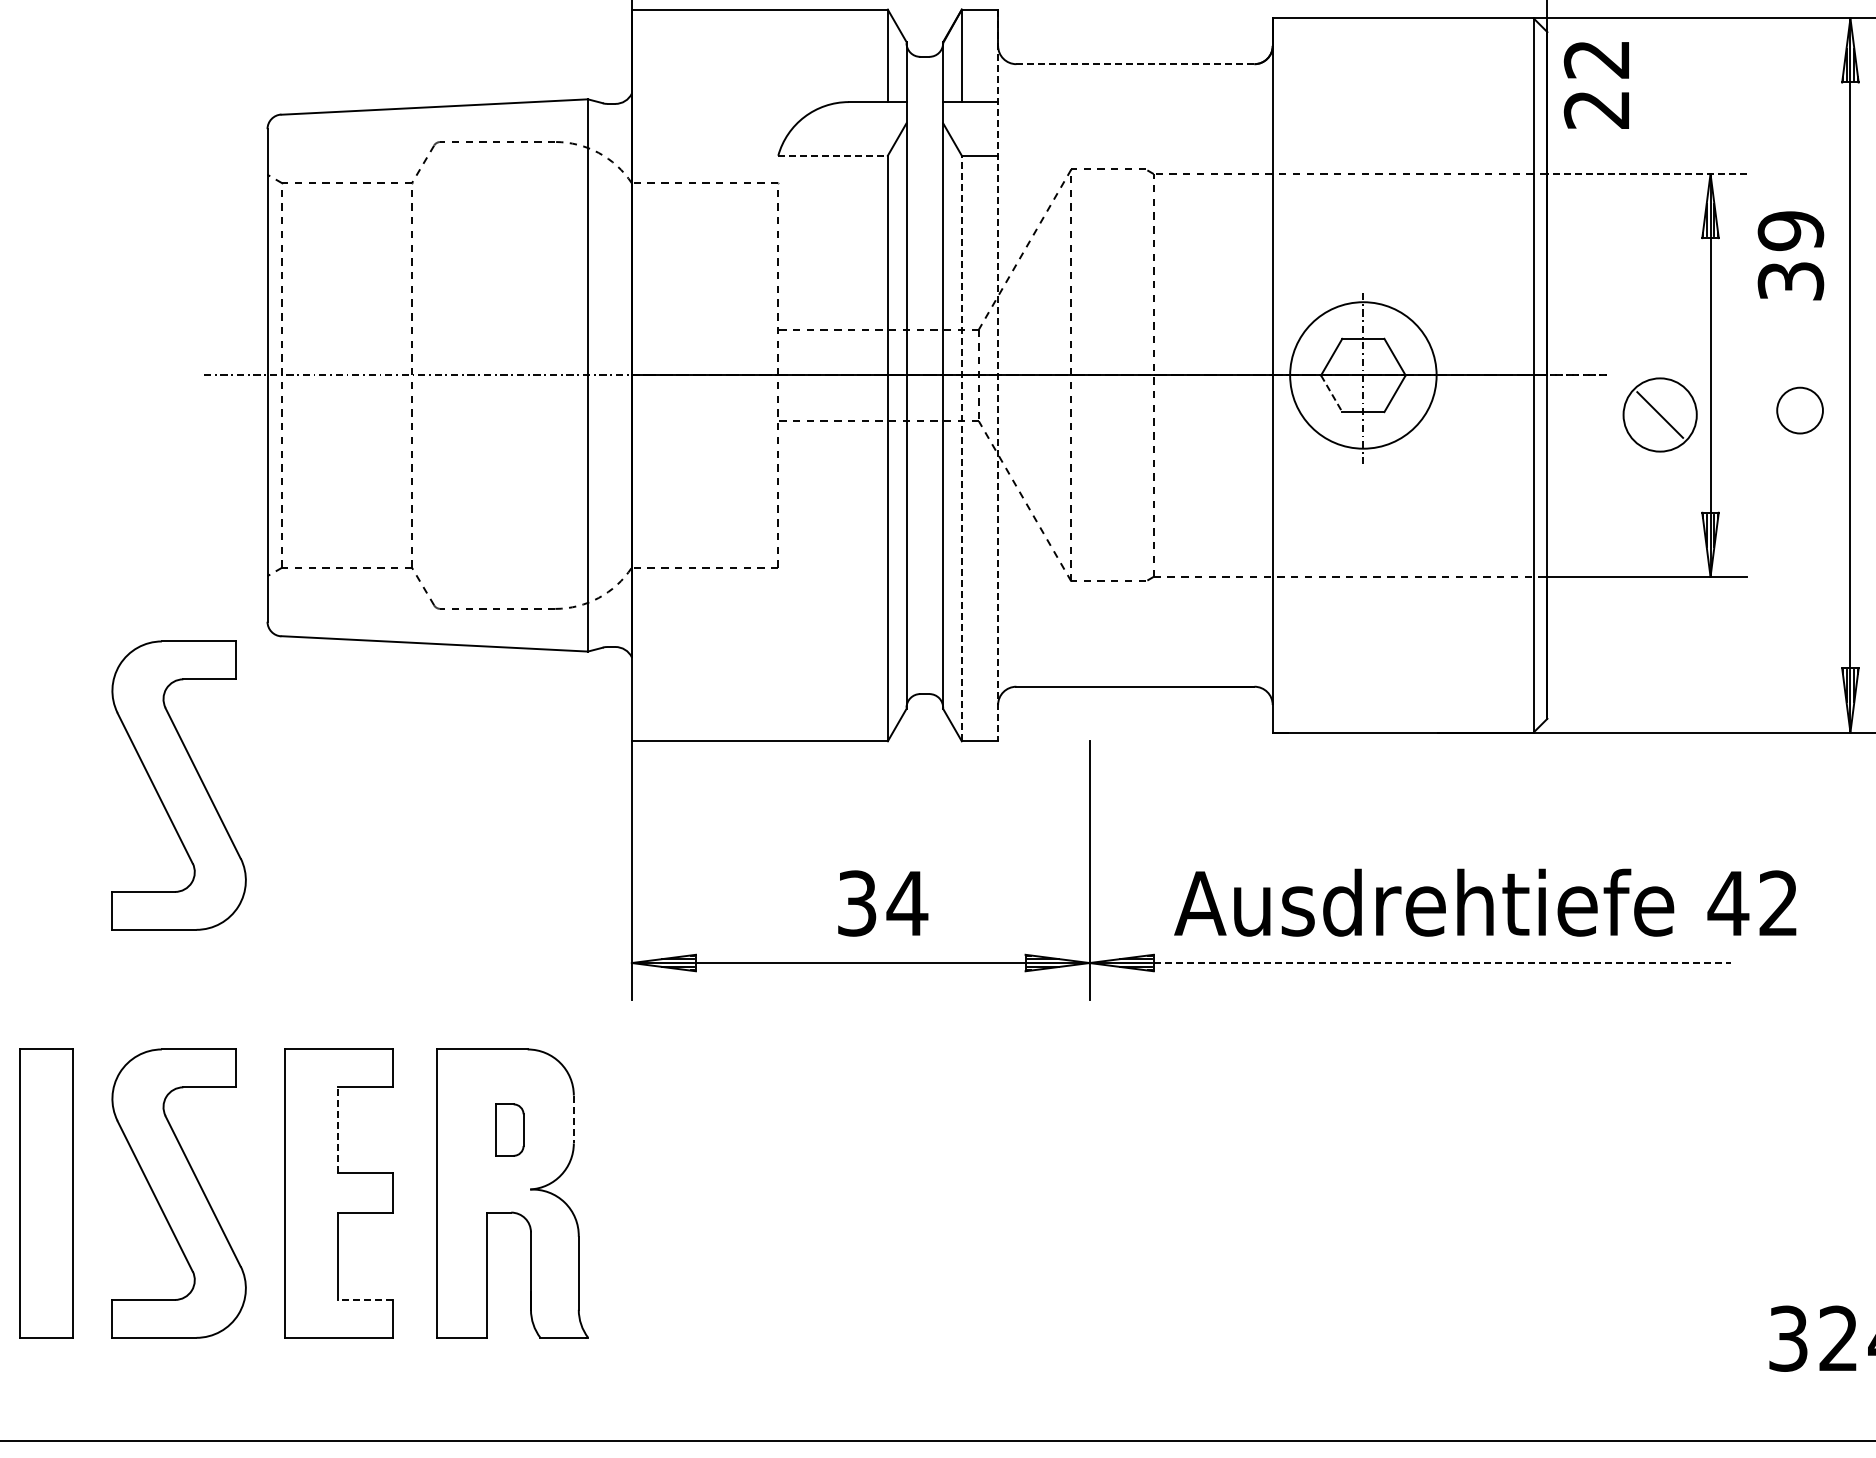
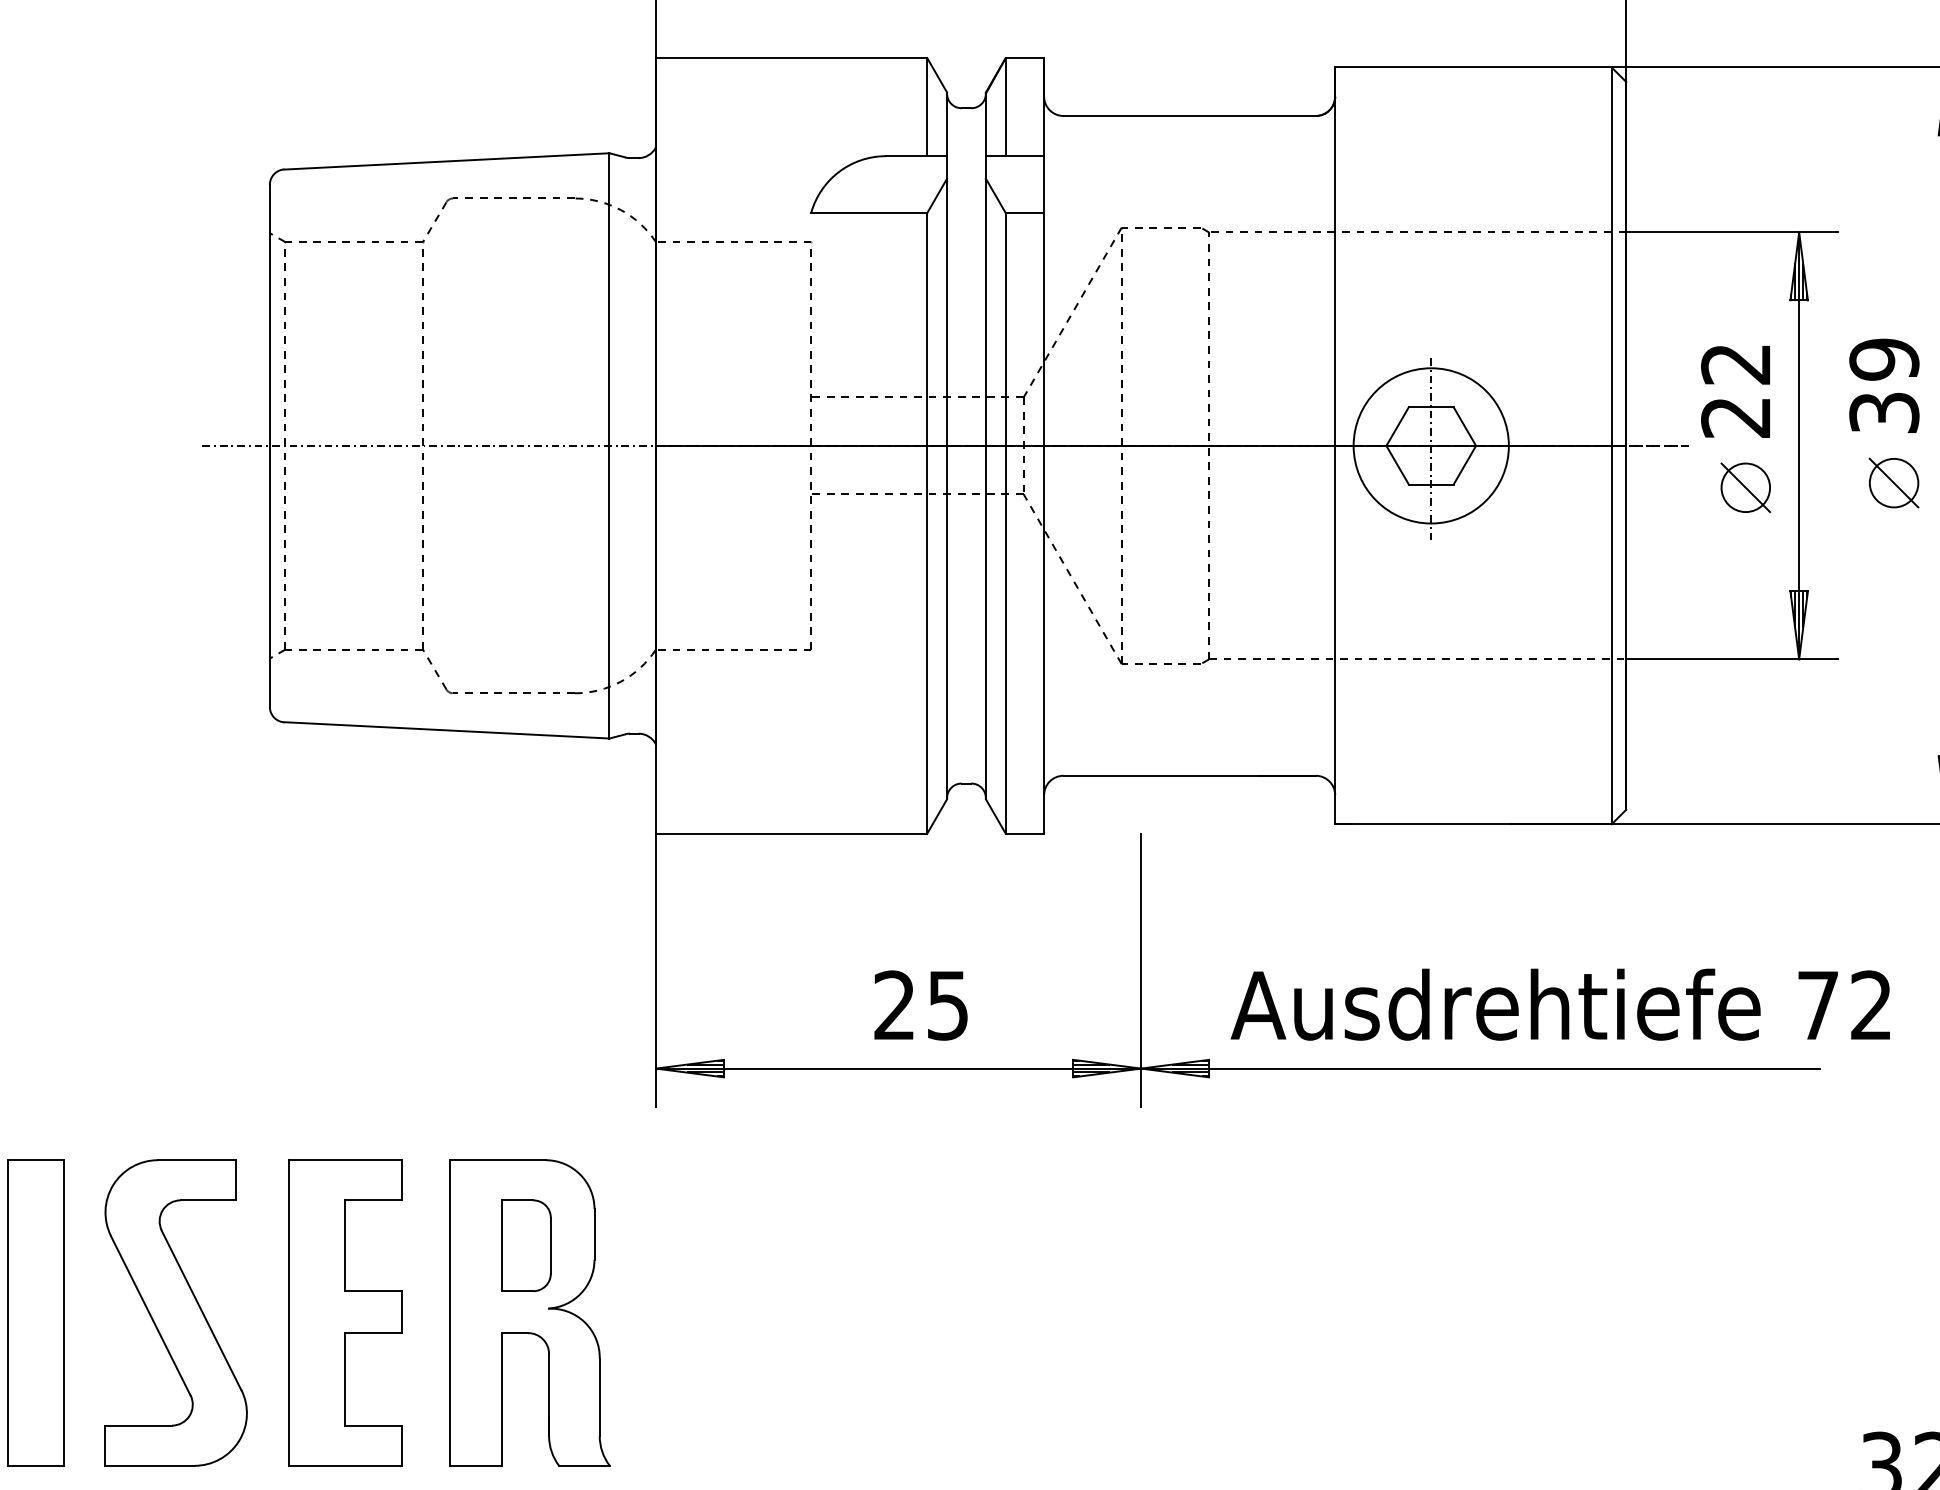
line: (1135, 64) -> (1189, 116), dashed -> solid
text: (1595, 85) -> (1734, 391), moved
line: (833, 155) -> (869, 212), dashed -> solid
line: (1647, 174) -> (1732, 232), dashed -> solid
text: (1790, 255) -> (1883, 385), moved
line: (998, 375) -> (1044, 445), dashed -> solid
line: (1331, 394) -> (1397, 466), dashed -> solid
line: (1799, 410) -> (1893, 483), added
circle: (1660, 414) -> (1746, 487), size x0.62
line: (961, 448) -> (1005, 523), dashed -> solid
part: (178, 785) -> (175, 880), removed
text: (883, 903) -> (922, 1005), 34 -> 25
text: (1728, 903) -> (1818, 1005), 42 -> 72
line: (1442, 963) -> (1515, 1069), dashed -> solid
line: (573, 1119) -> (594, 1234), dashed -> solid
part: (509, 1129) -> (526, 1245), size x1.67
line: (338, 1130) -> (345, 1246), dashed -> solid
line: (364, 1299) -> (372, 1425), dashed -> solid

